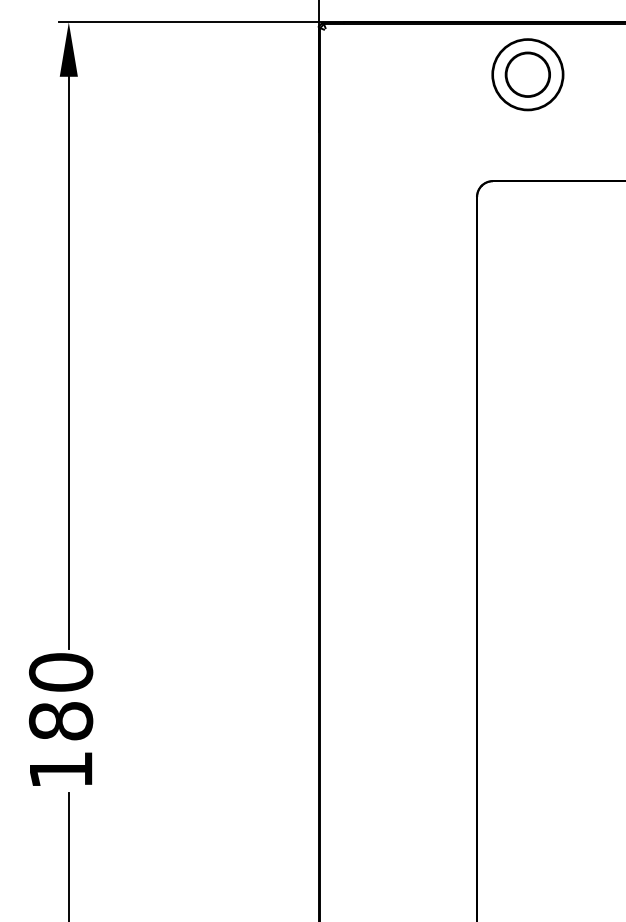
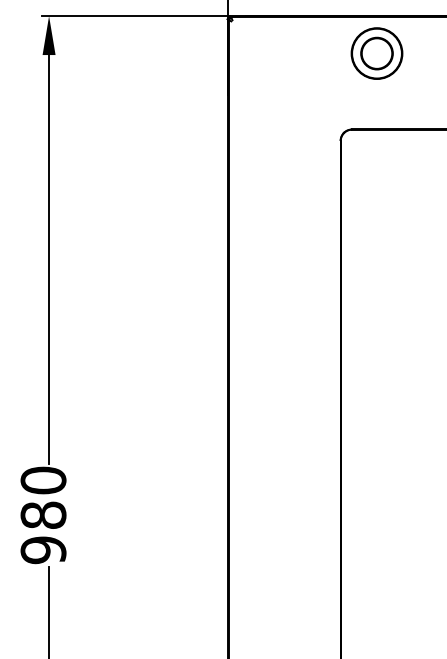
text: (61, 770) -> (43, 550), 180 -> 980

